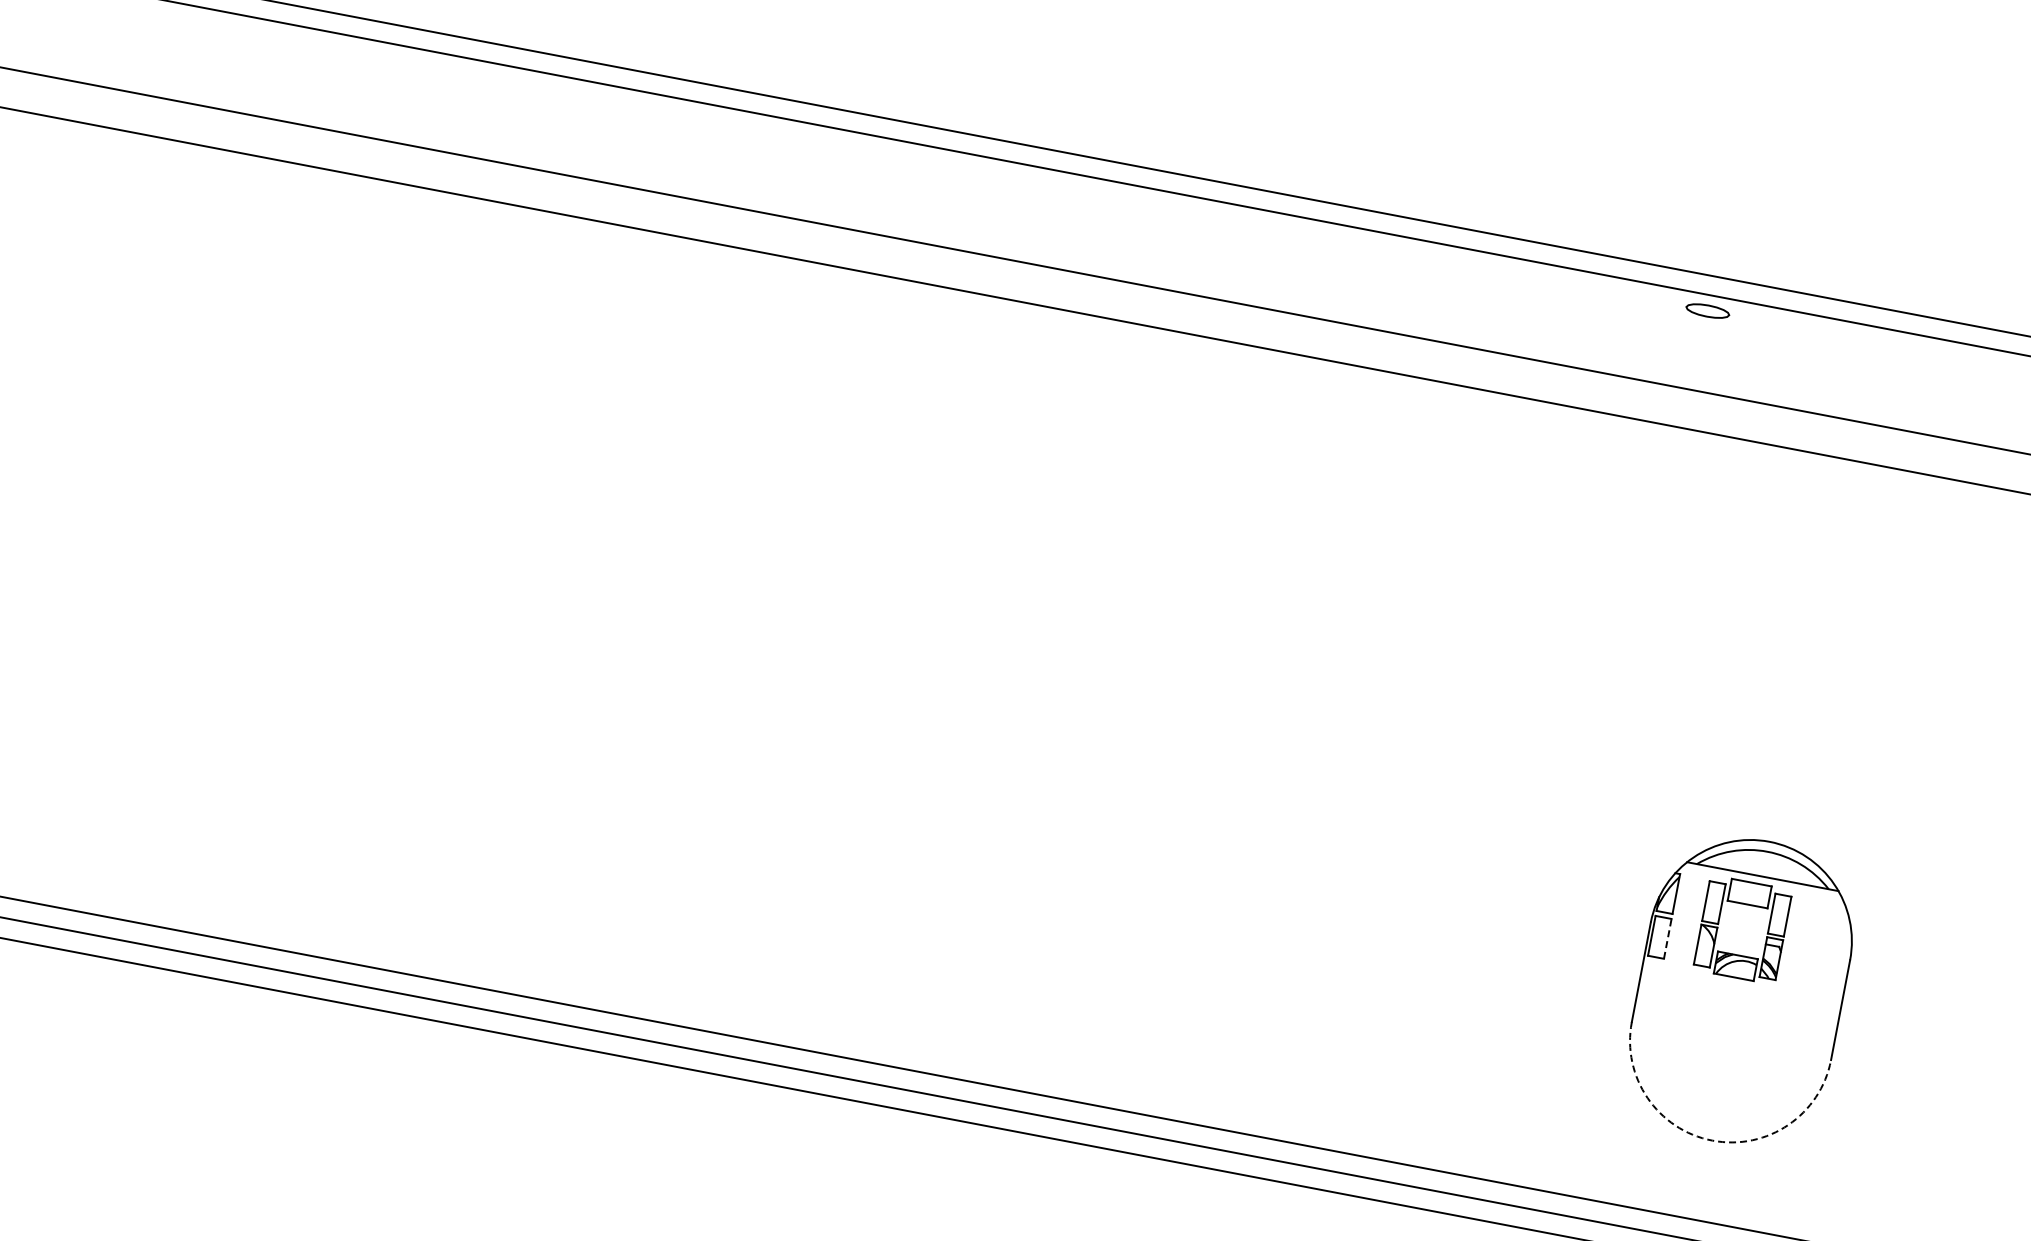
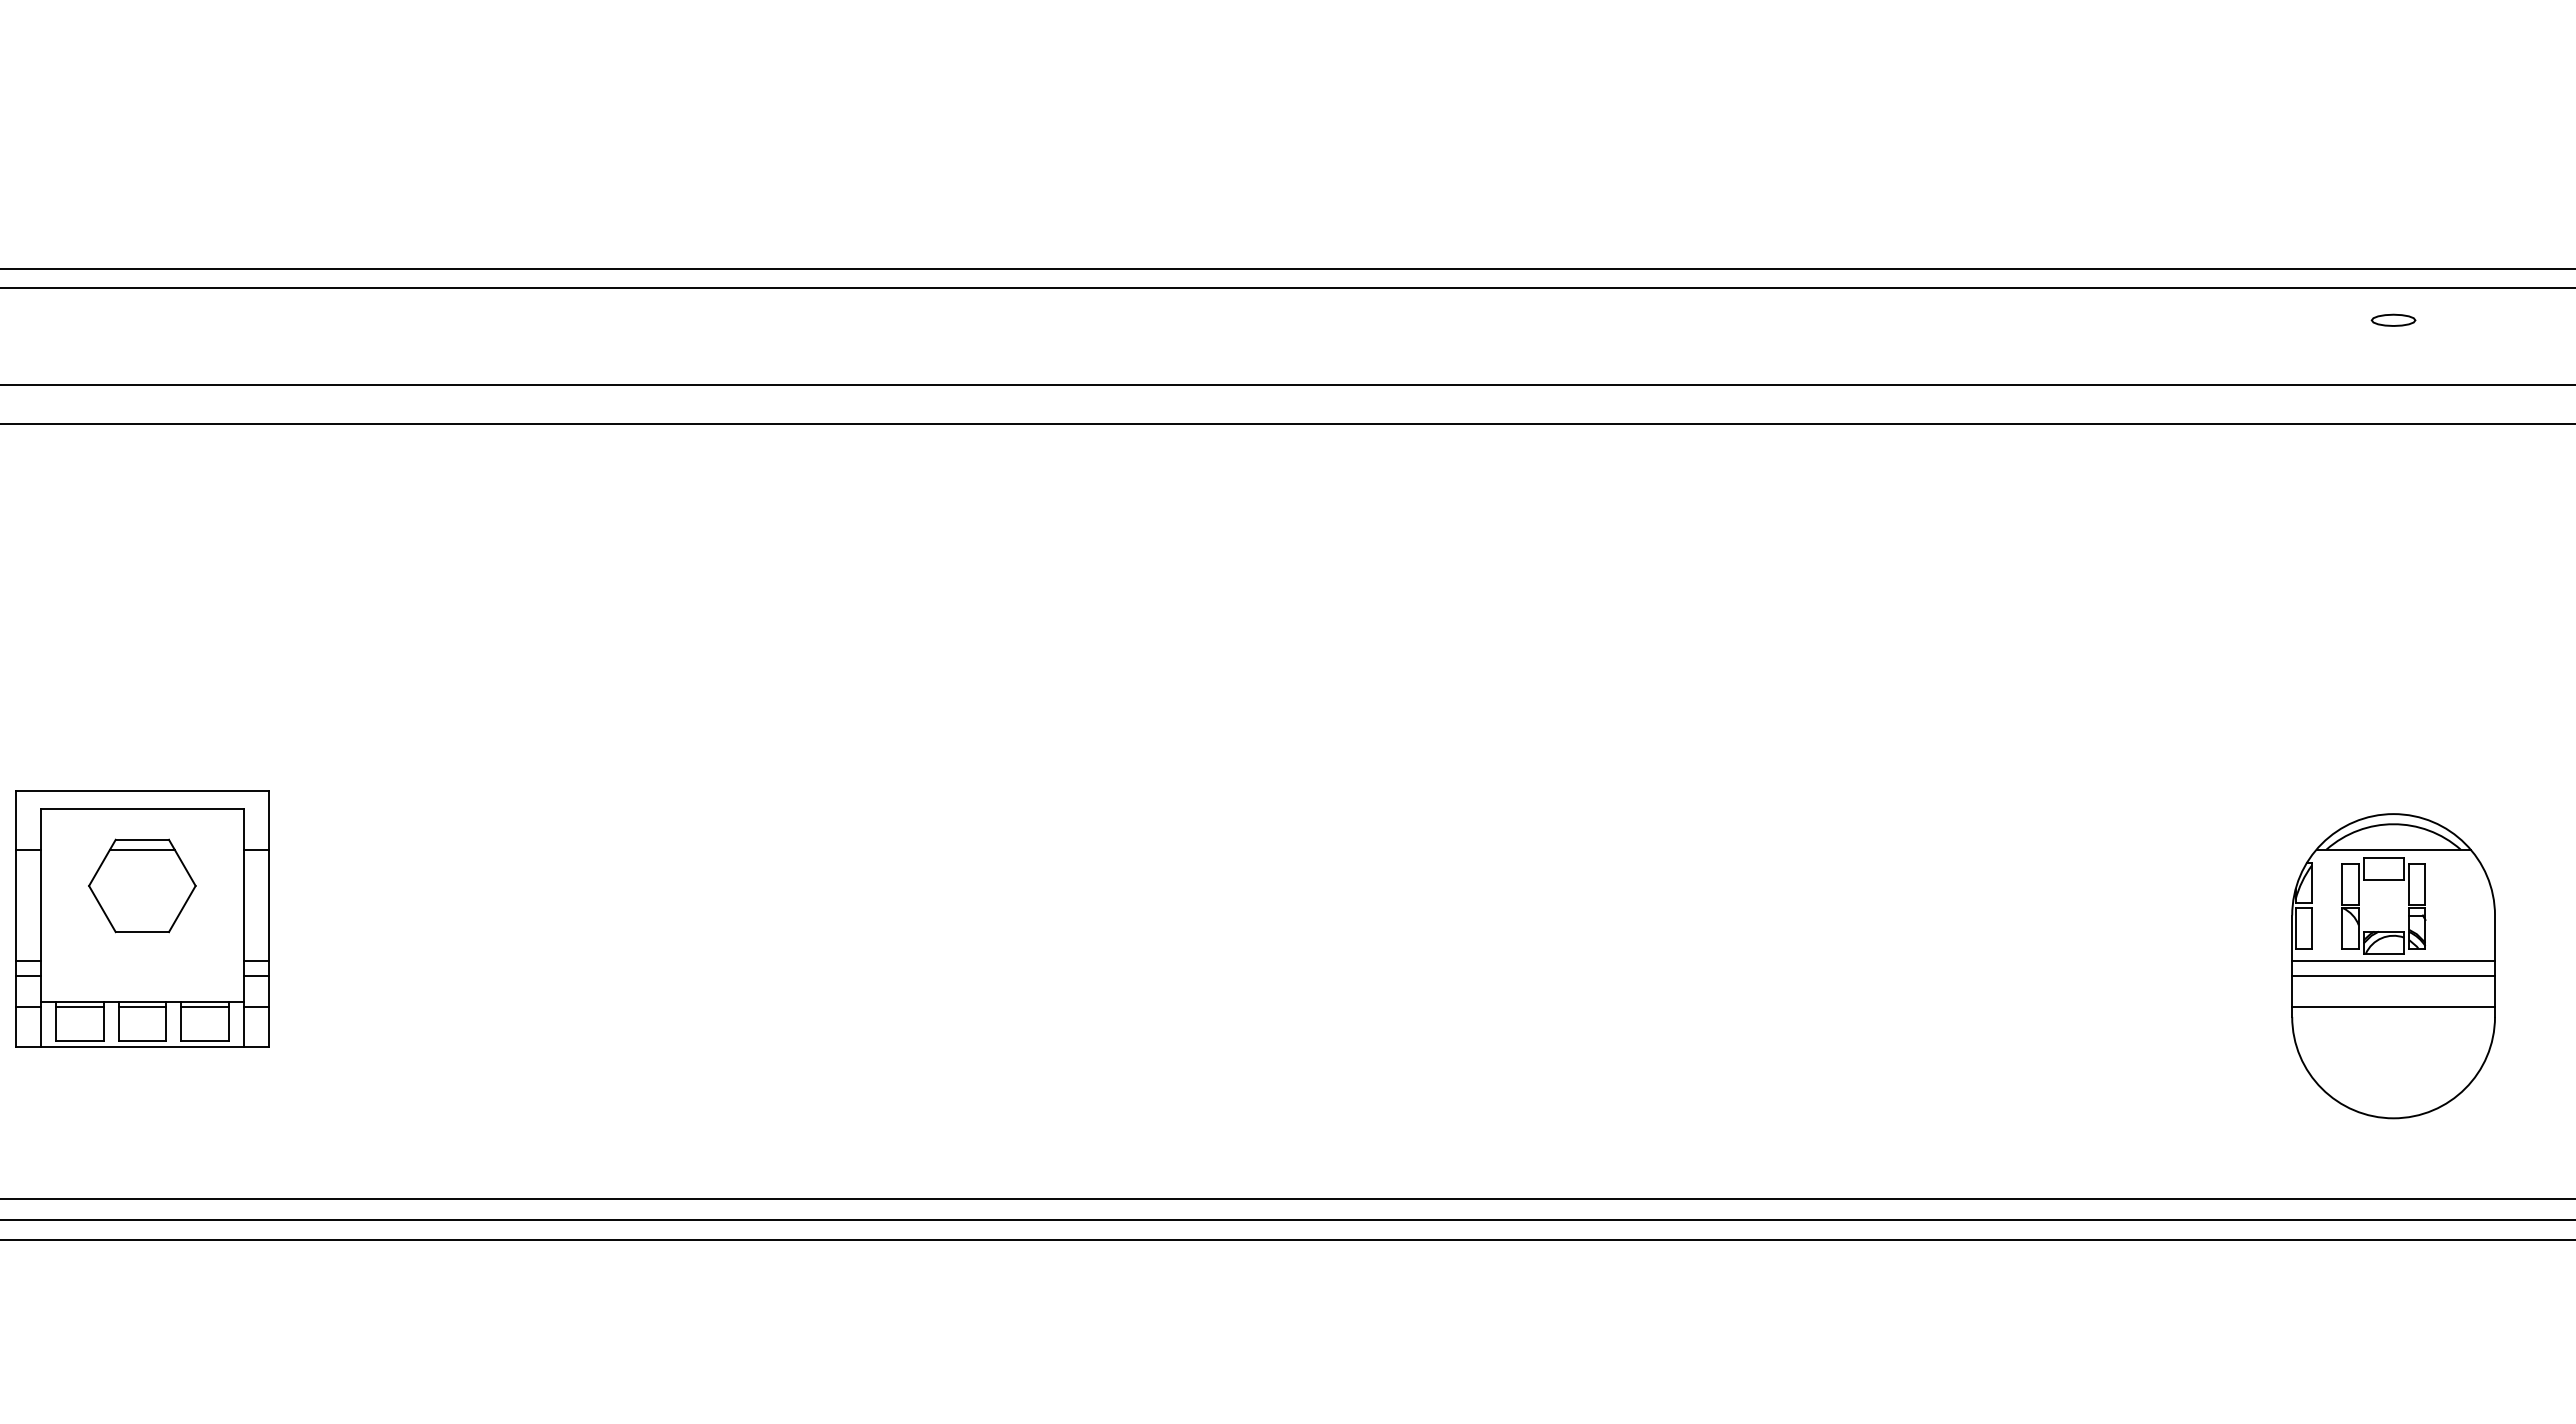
part: (1707, 310) -> (2393, 319), moved
line: (1667, 938) -> (2311, 928), dashed -> solid
line: (1741, 986) -> (2393, 961), added
line: (1738, 1001) -> (2393, 976), added
line: (1733, 1030) -> (2393, 1006), added
arc: (1712, 1140) -> (2393, 1118), dashed -> solid

